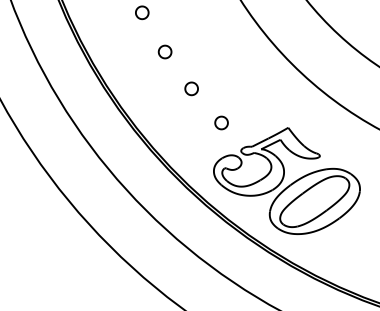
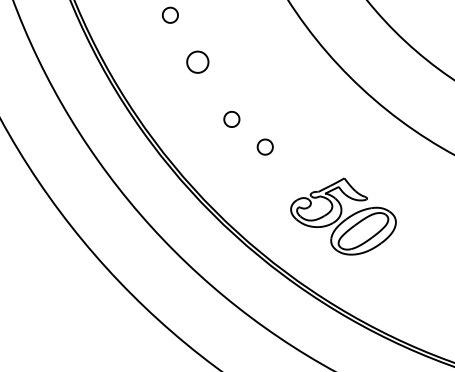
part: (164, 51) -> (196, 61), size x1.4
part: (191, 88) -> (231, 119), moved
part: (286, 180) -> (342, 215), size x0.6

